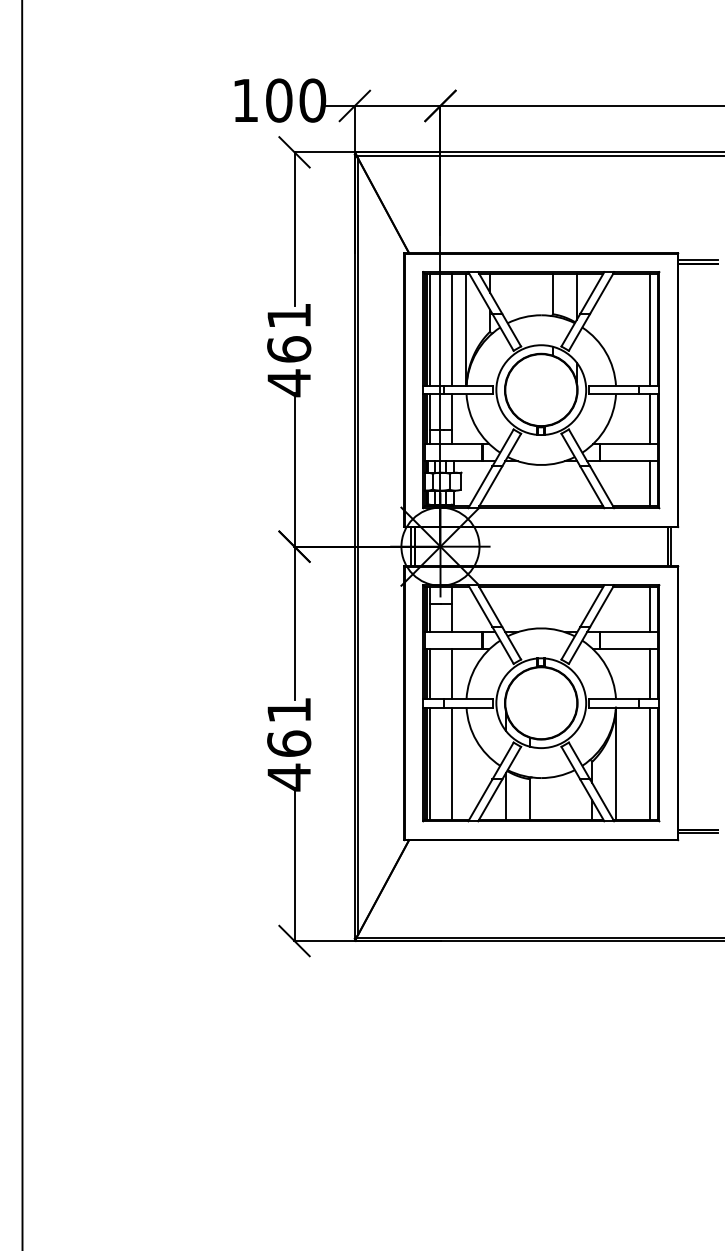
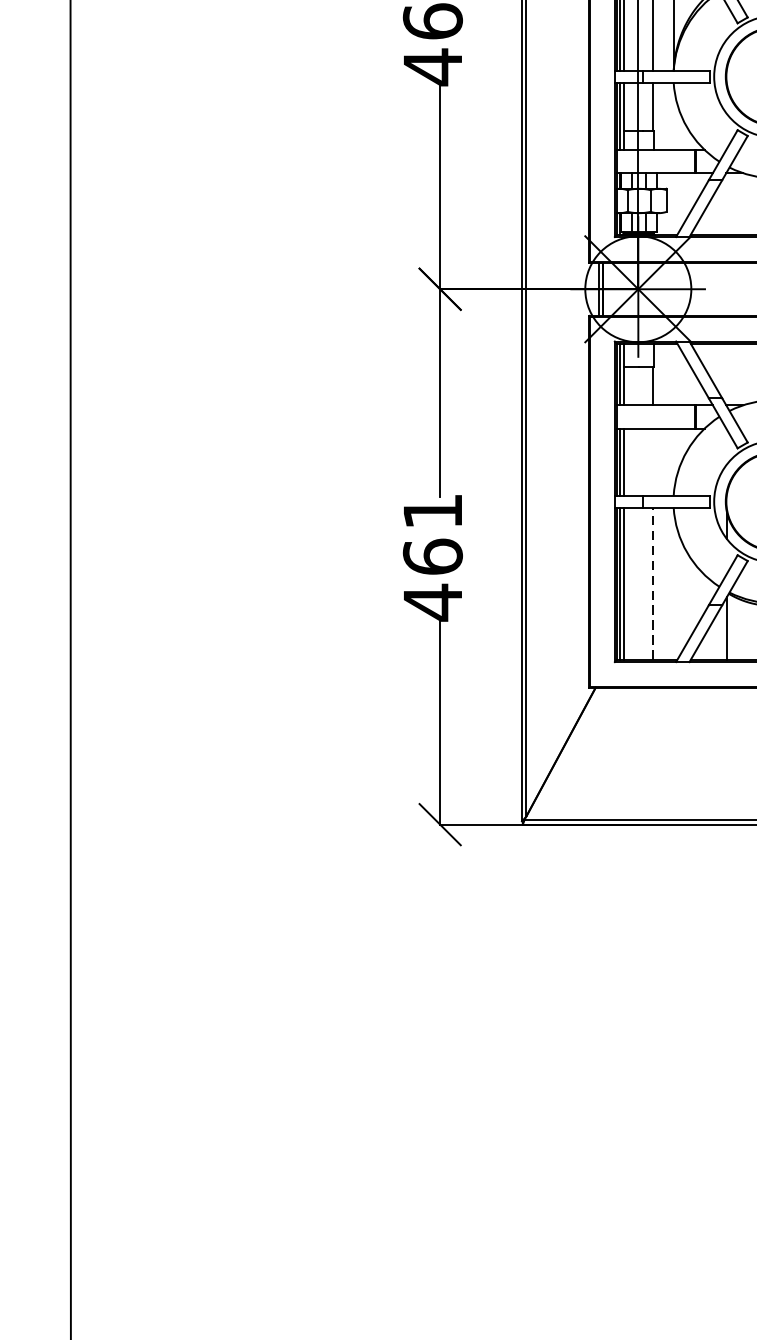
line: (451, 673) -> (653, 461), removed
line: (451, 763) -> (653, 583), solid -> dashed

